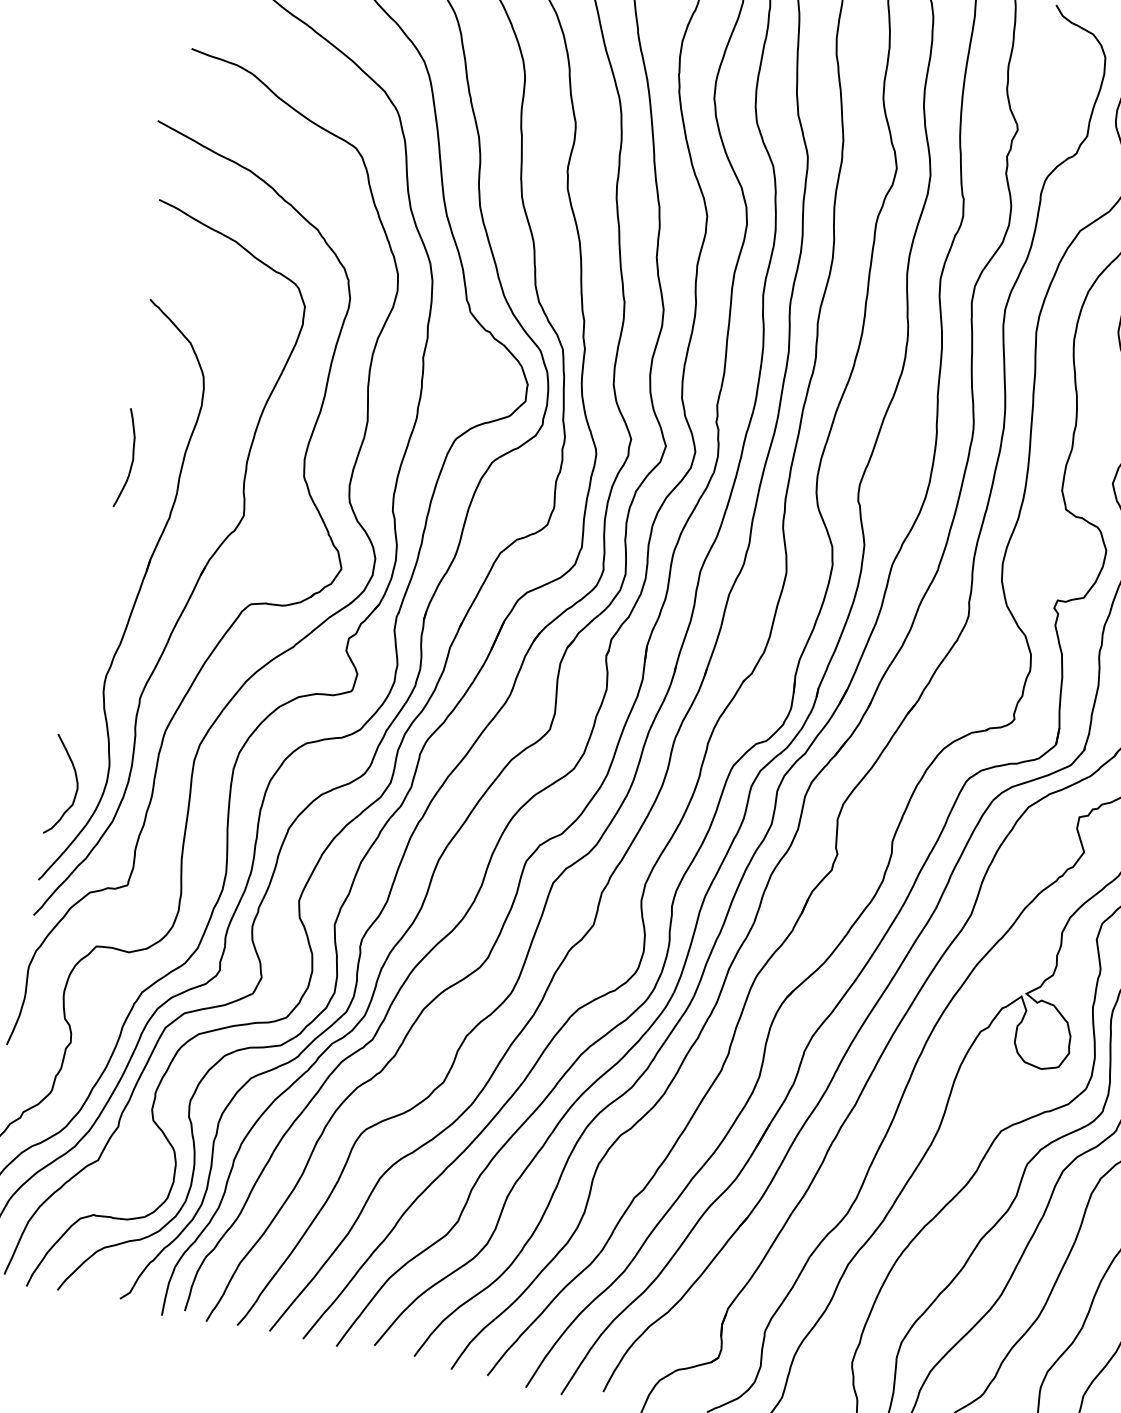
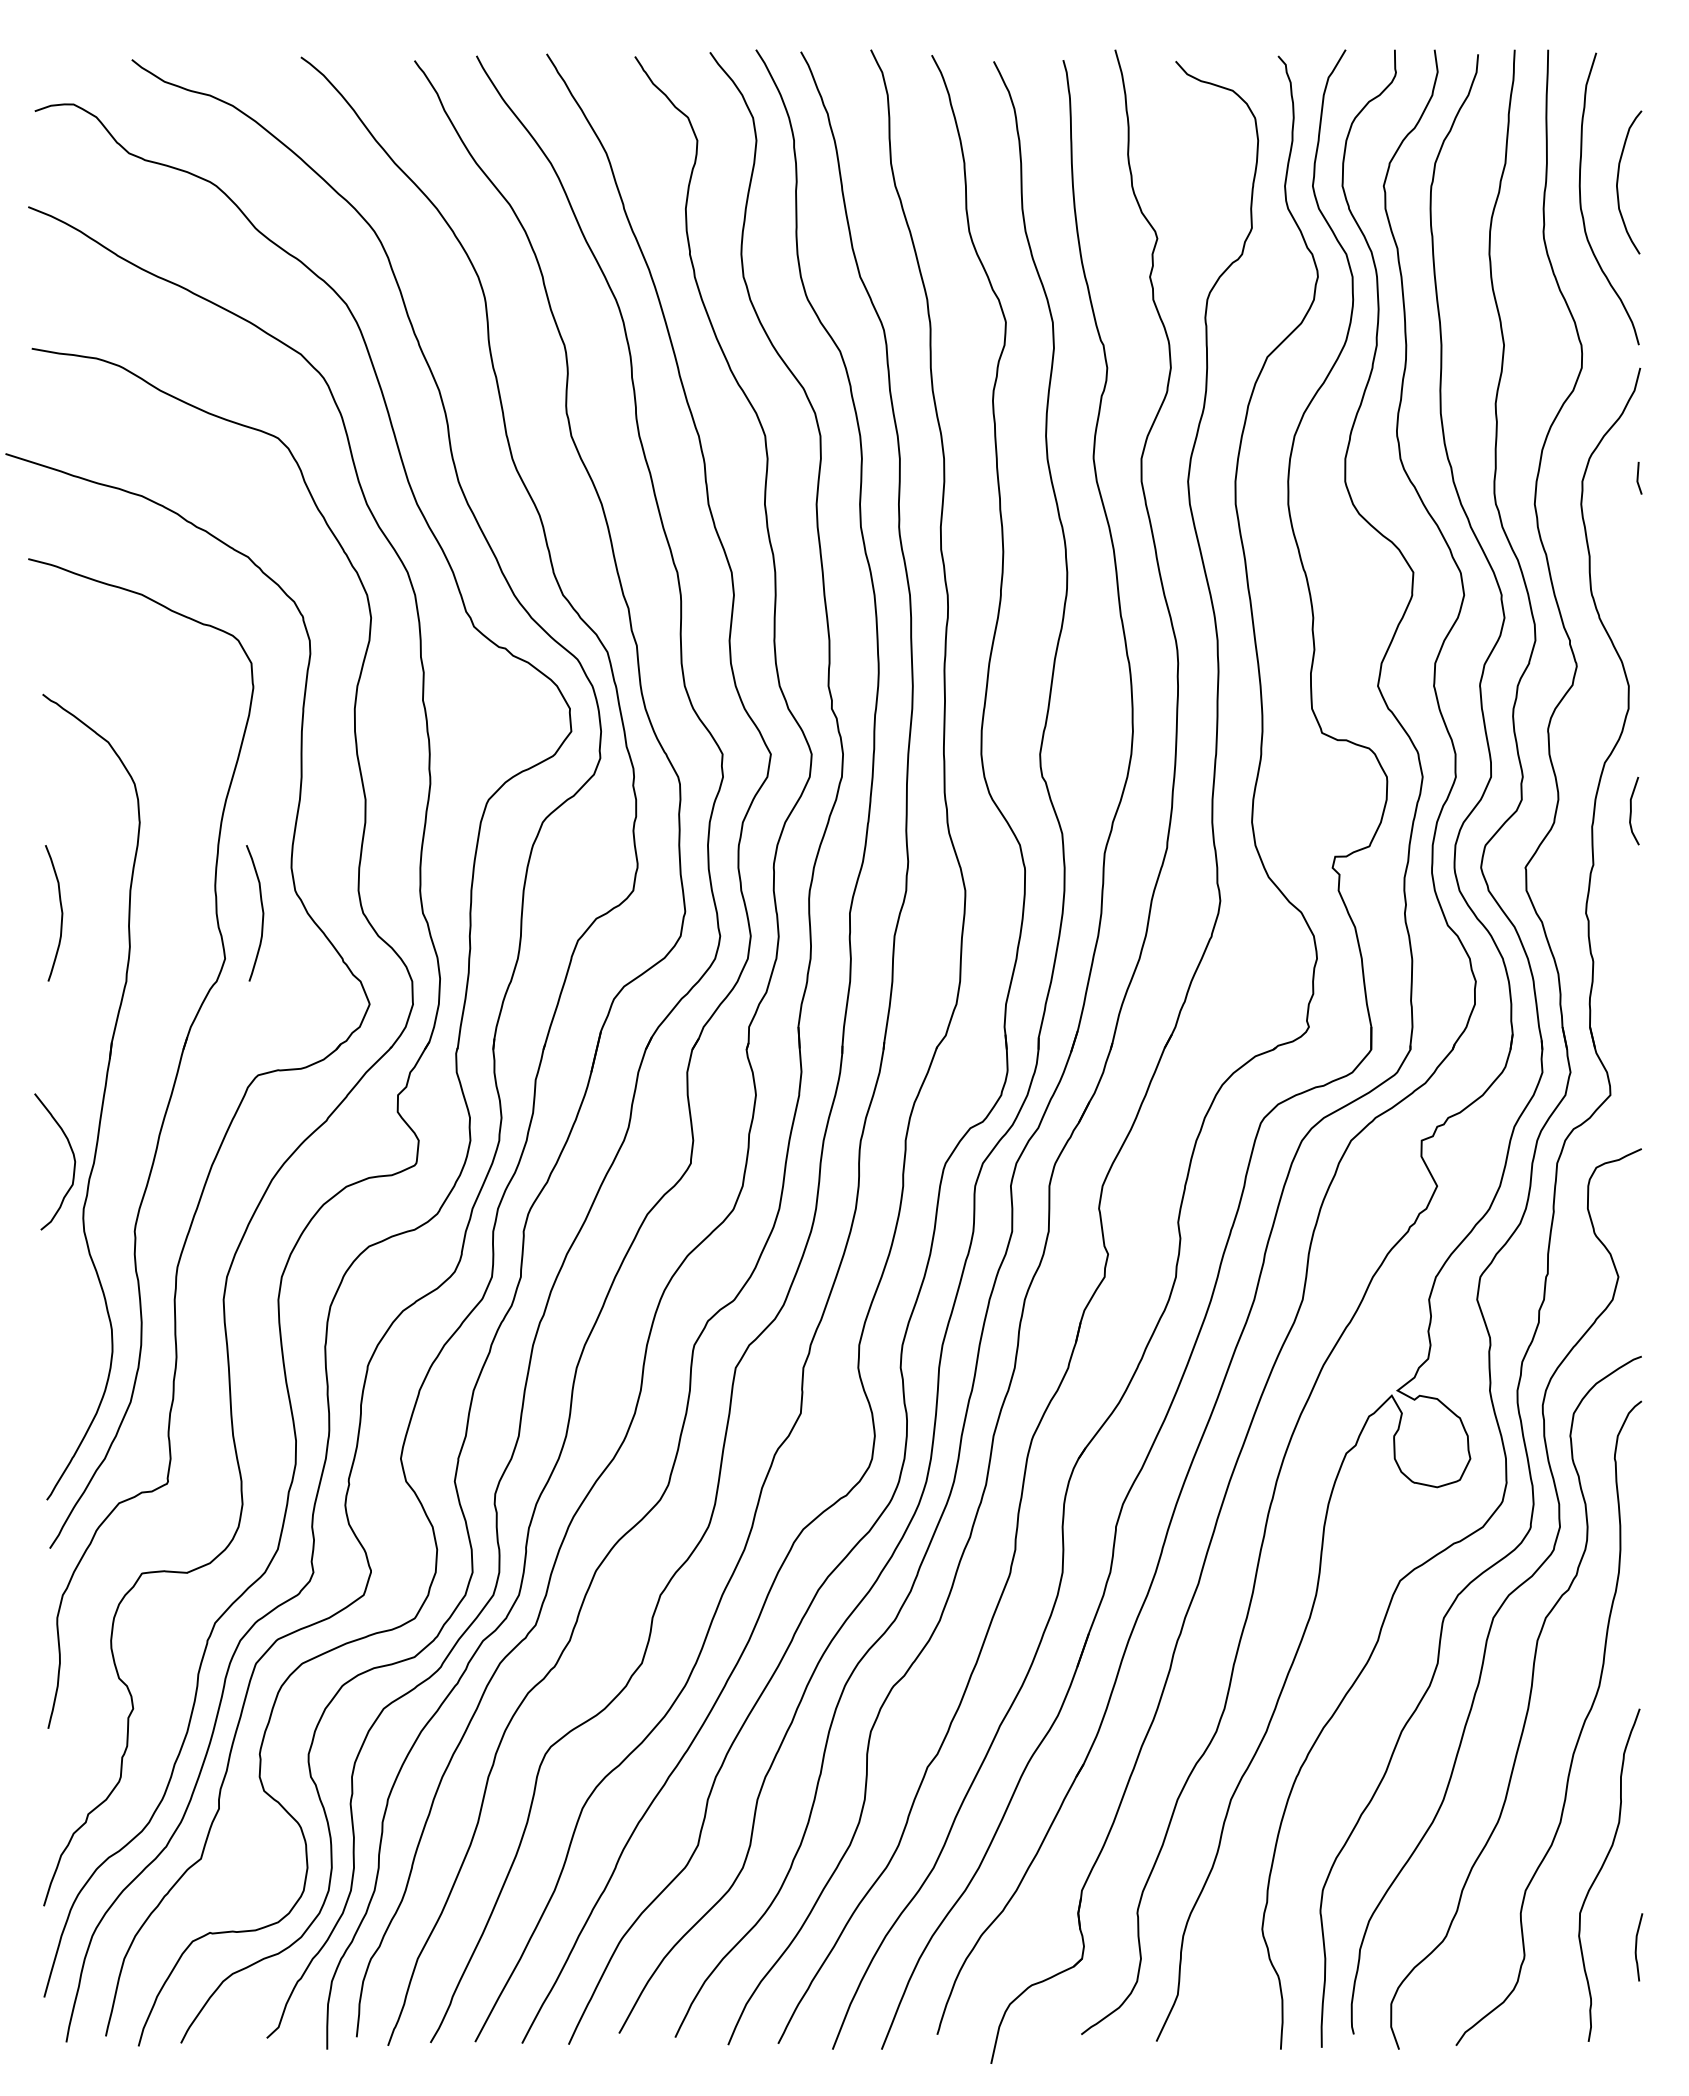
curve: (277, 488) -> (262, 913), added
curve: (76, 786) -> (73, 1159), moved

